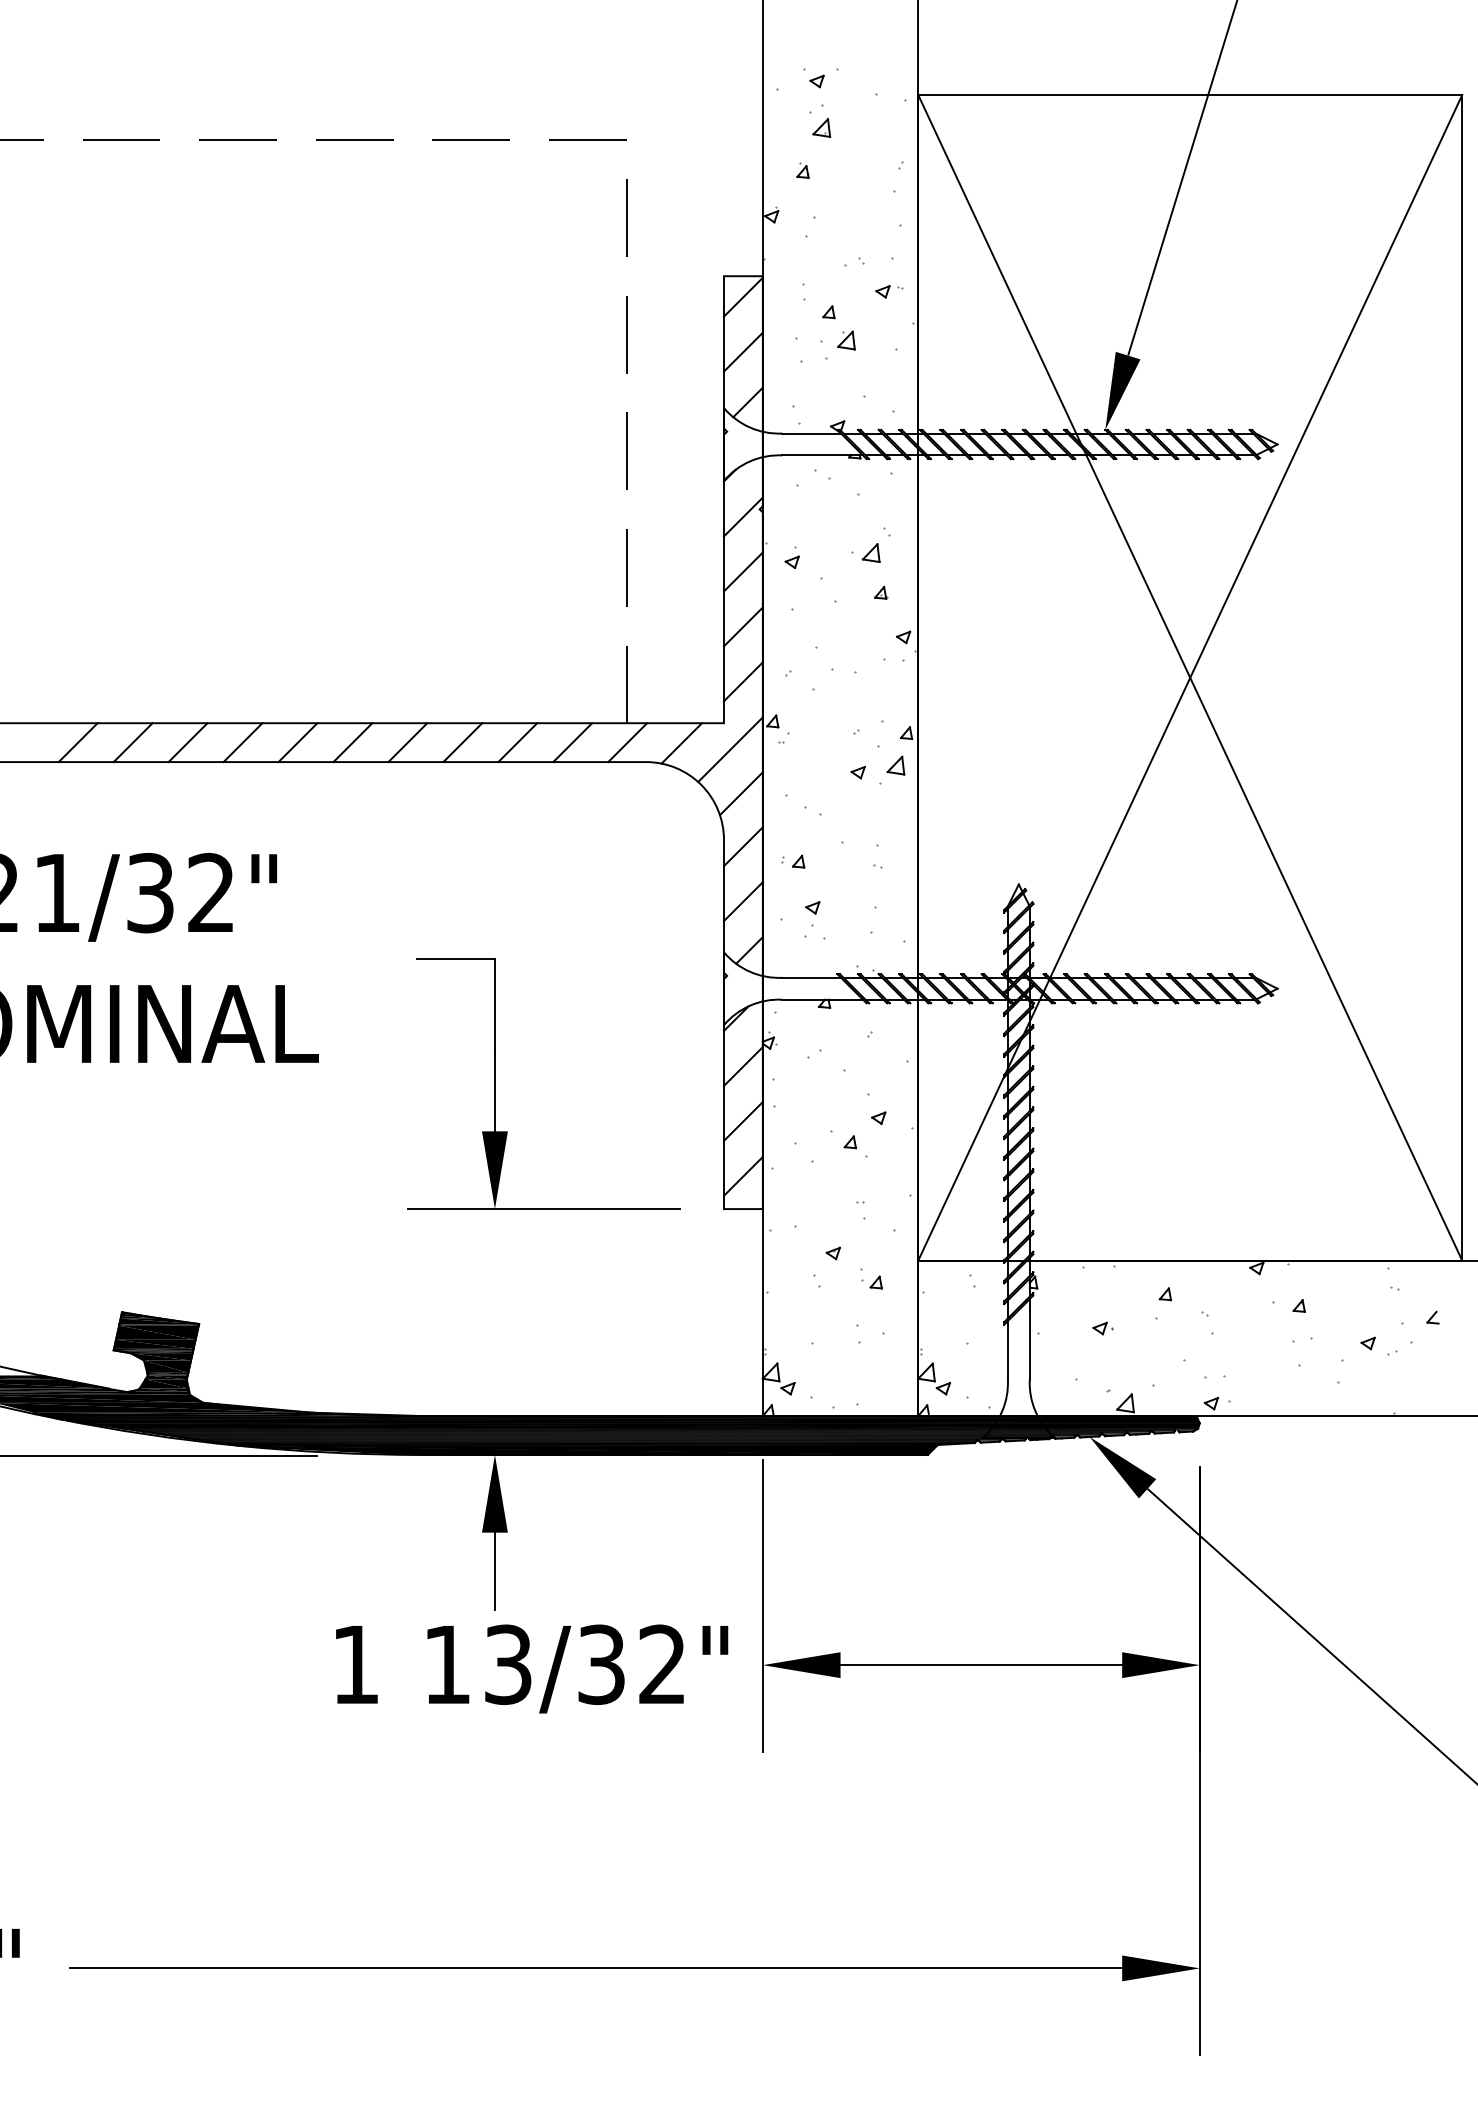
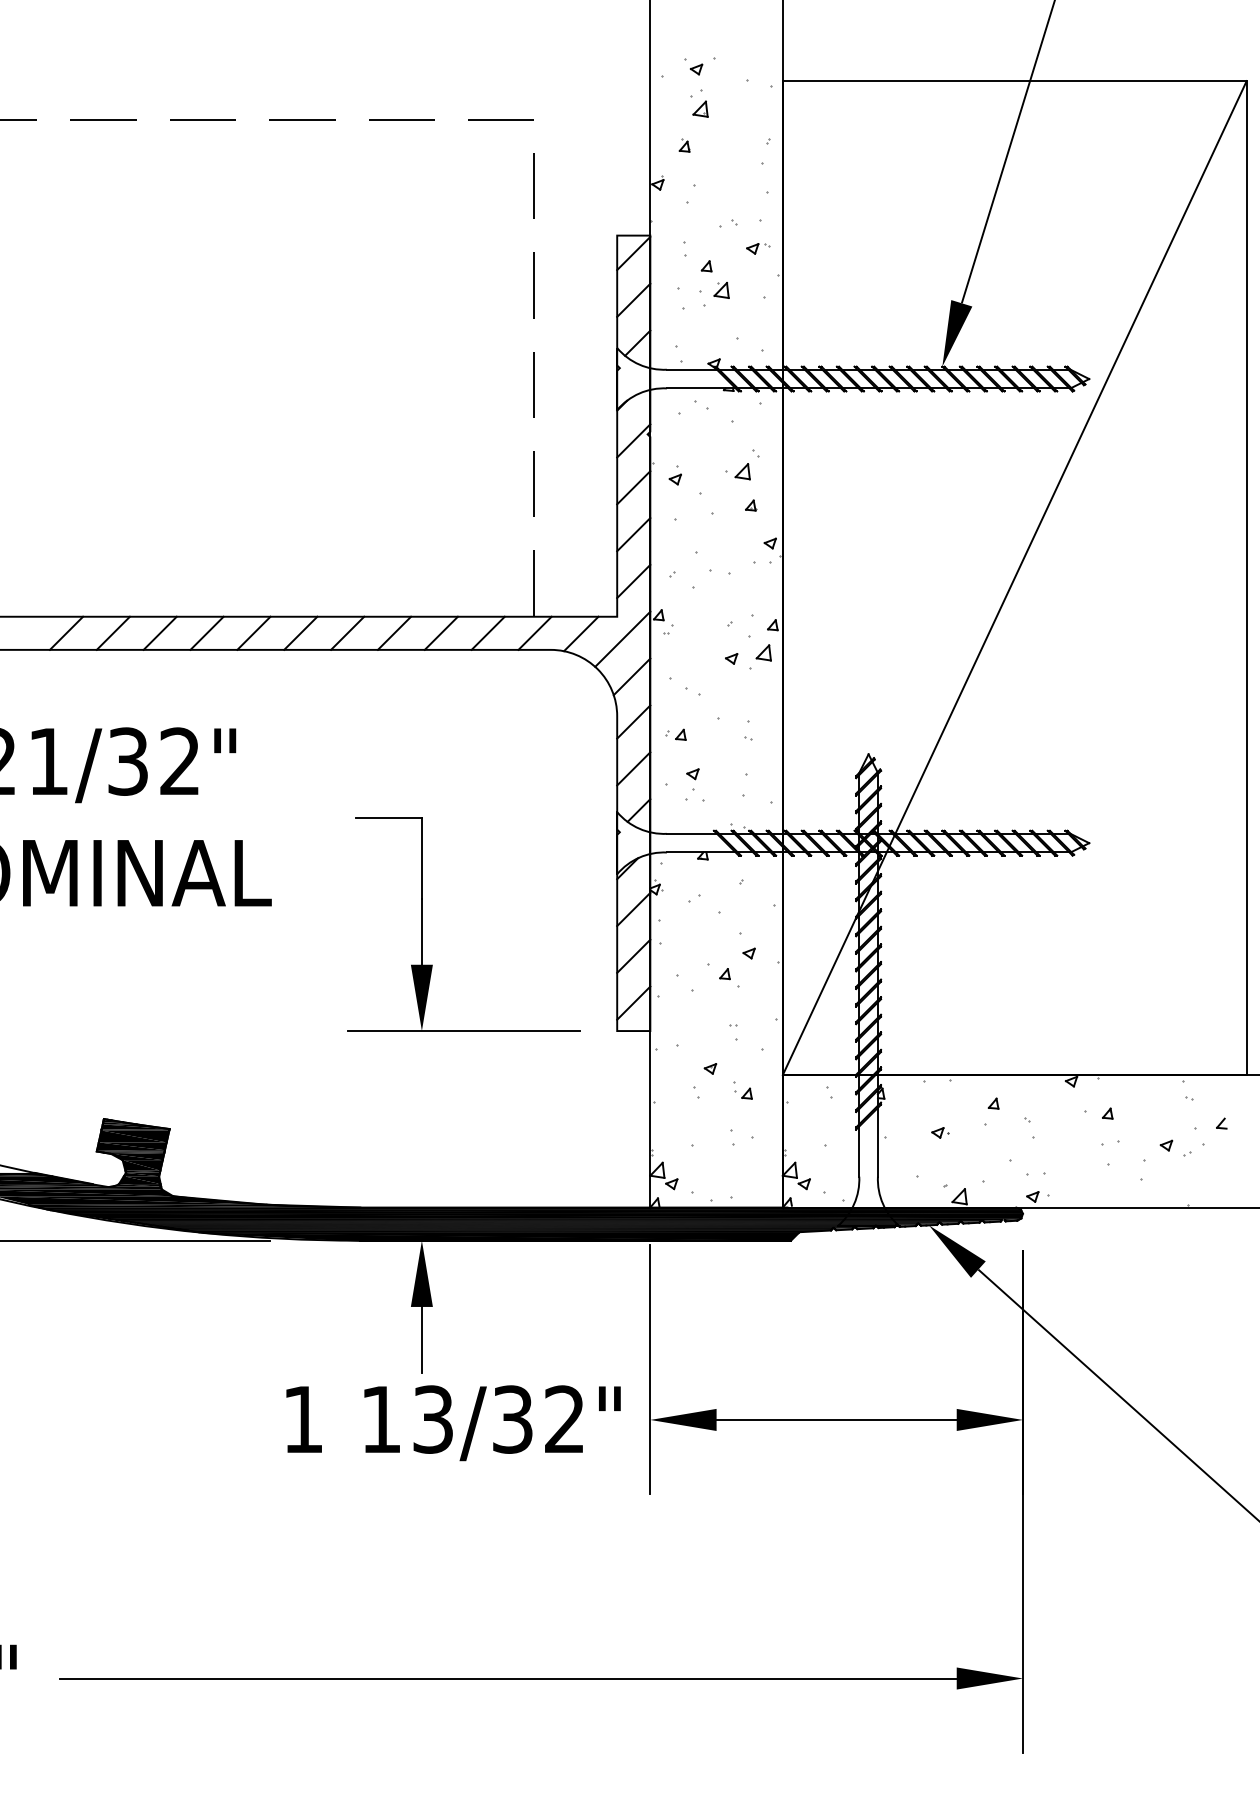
line: (1190, 677) -> (1014, 577), removed

